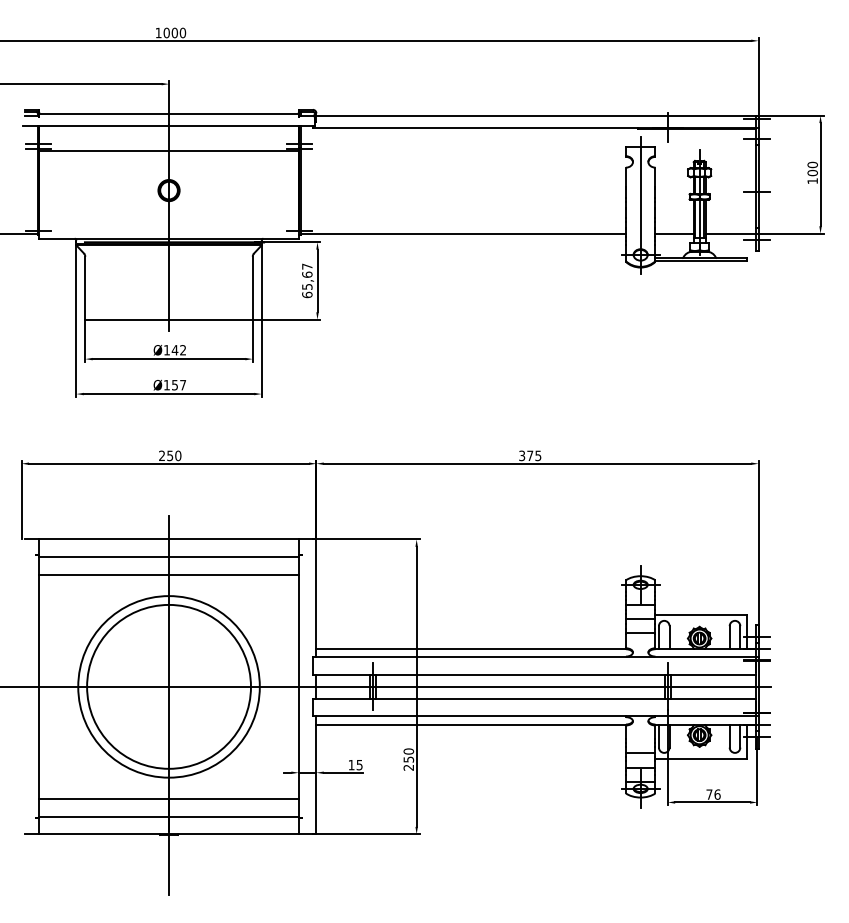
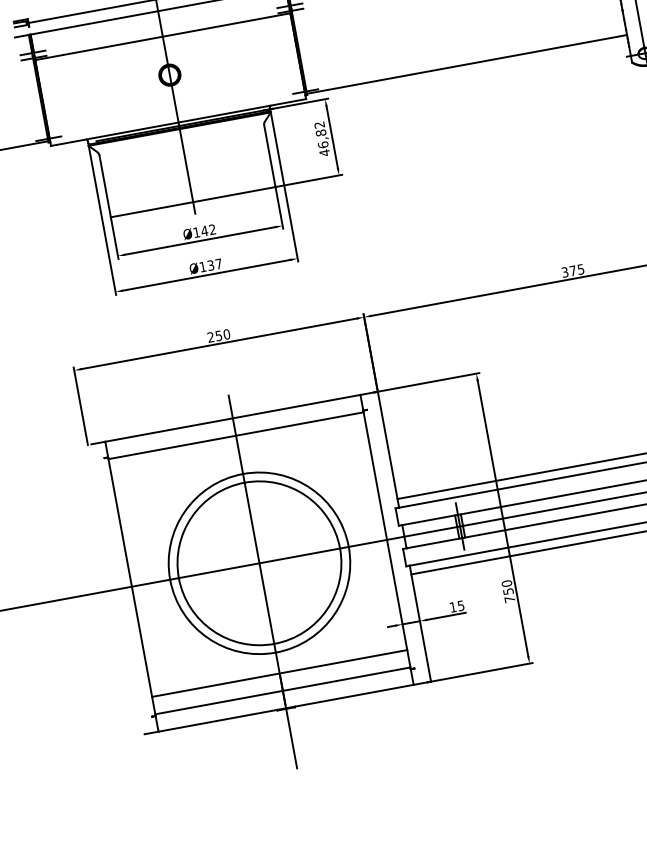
text: (307, 280) -> (322, 138), 65,67 -> 46,82
text: (174, 384) -> (210, 264), 157 -> 137
line: (168, 574) -> (238, 452), removed
text: (408, 767) -> (509, 599), 250 -> 750

